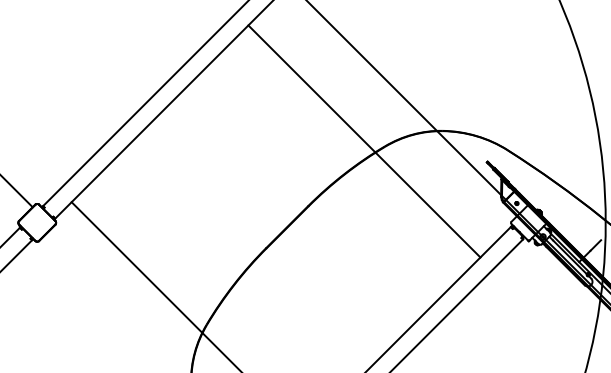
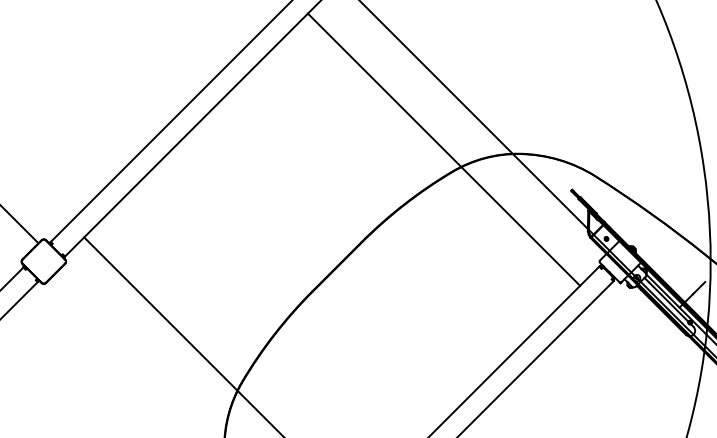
line: (364, 141) -> (444, 149), moved

